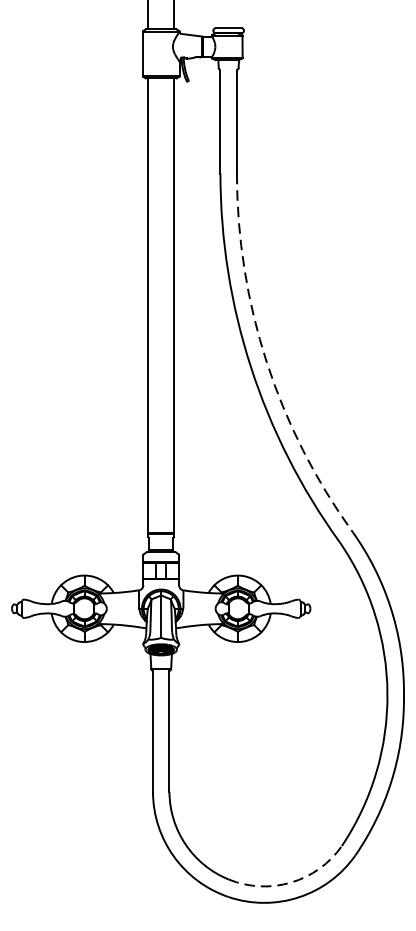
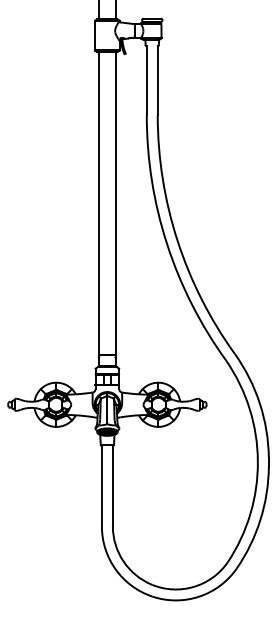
arc: (266, 361) -> (177, 240), dashed -> solid
arc: (290, 881) -> (193, 586), dashed -> solid

